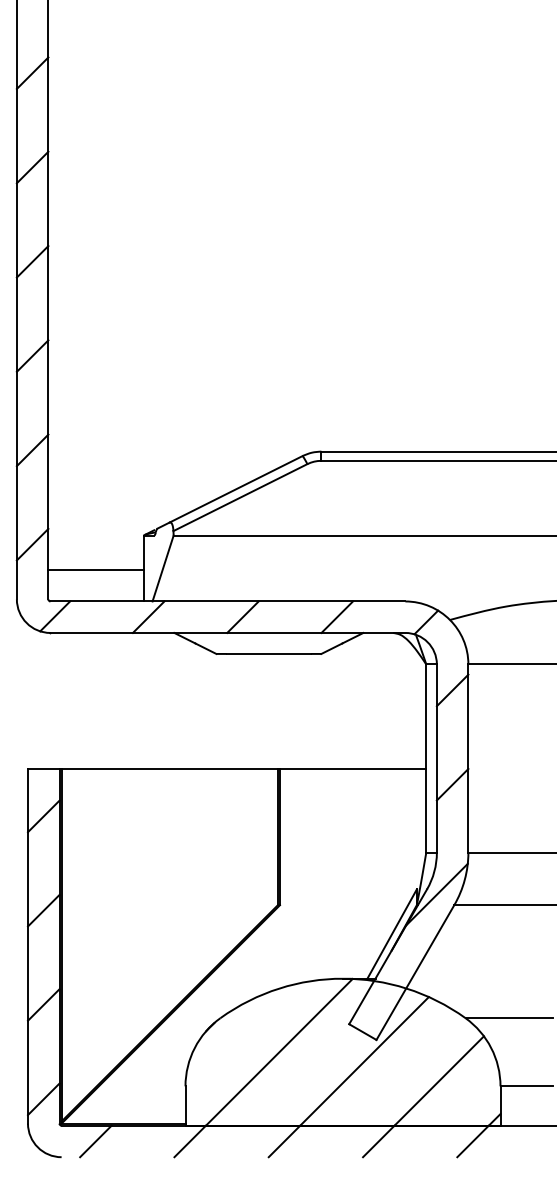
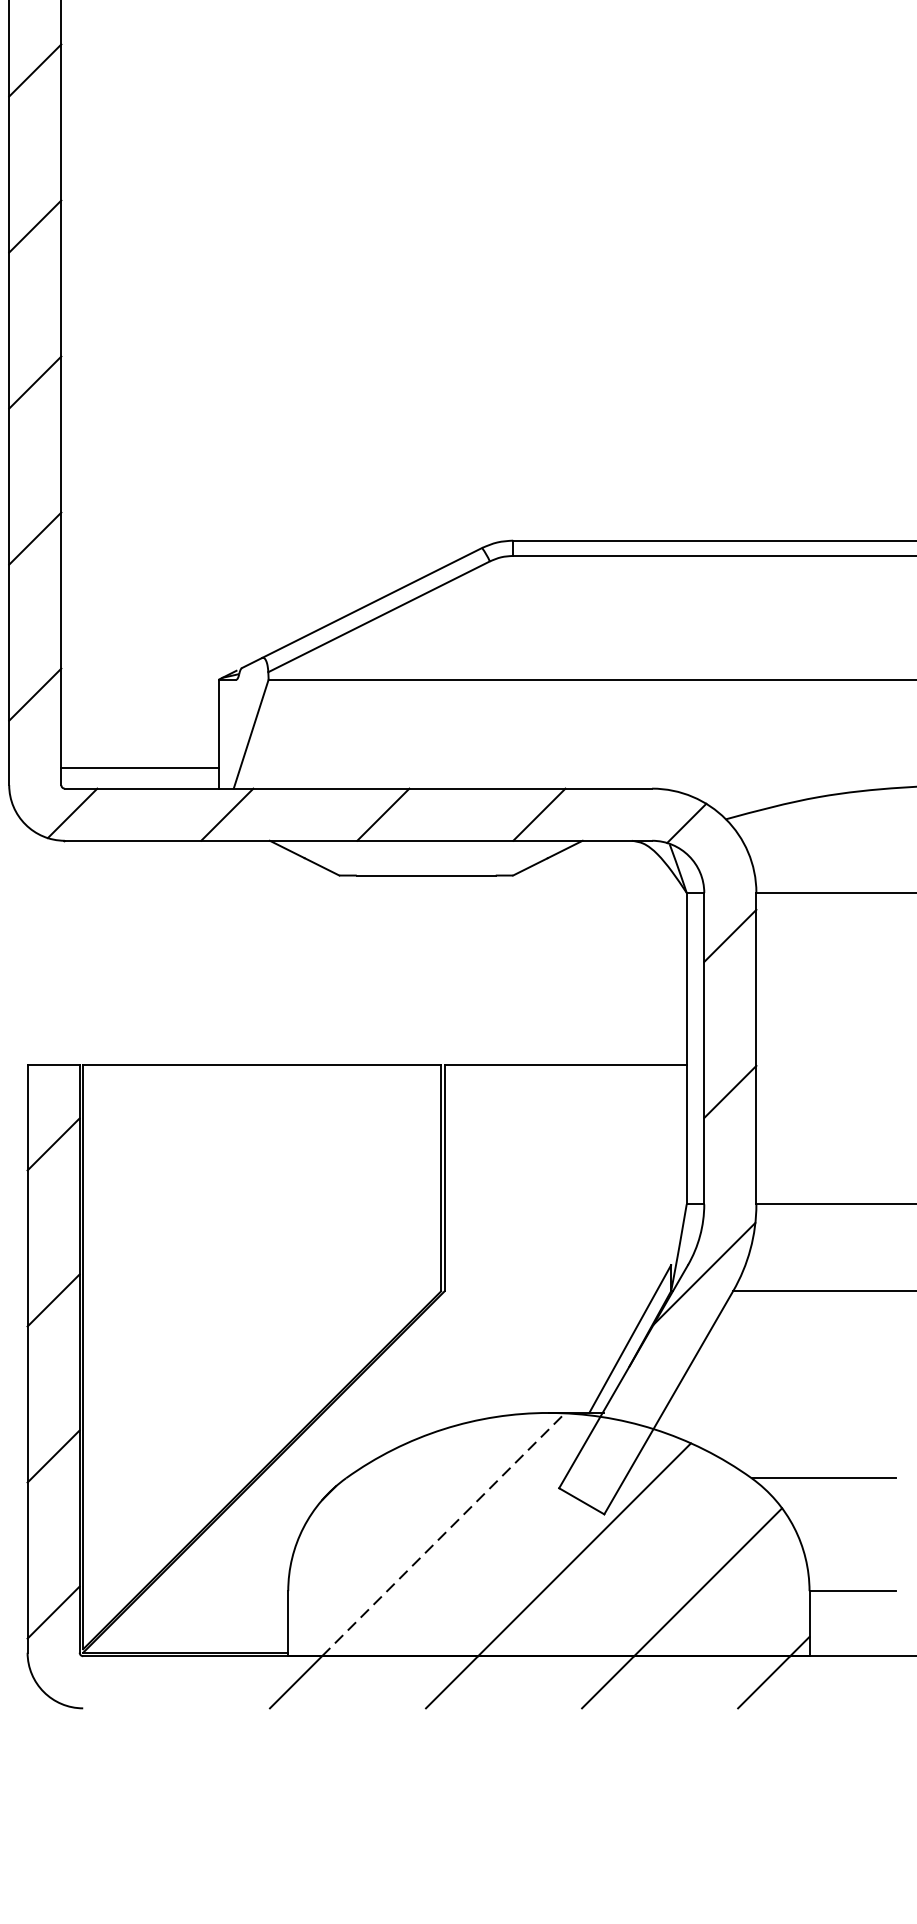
line: (95, 569) -> (139, 767), moved
line: (279, 1052) -> (443, 1535), solid -> dashed
line: (95, 1141) -> (139, 1682), removed

